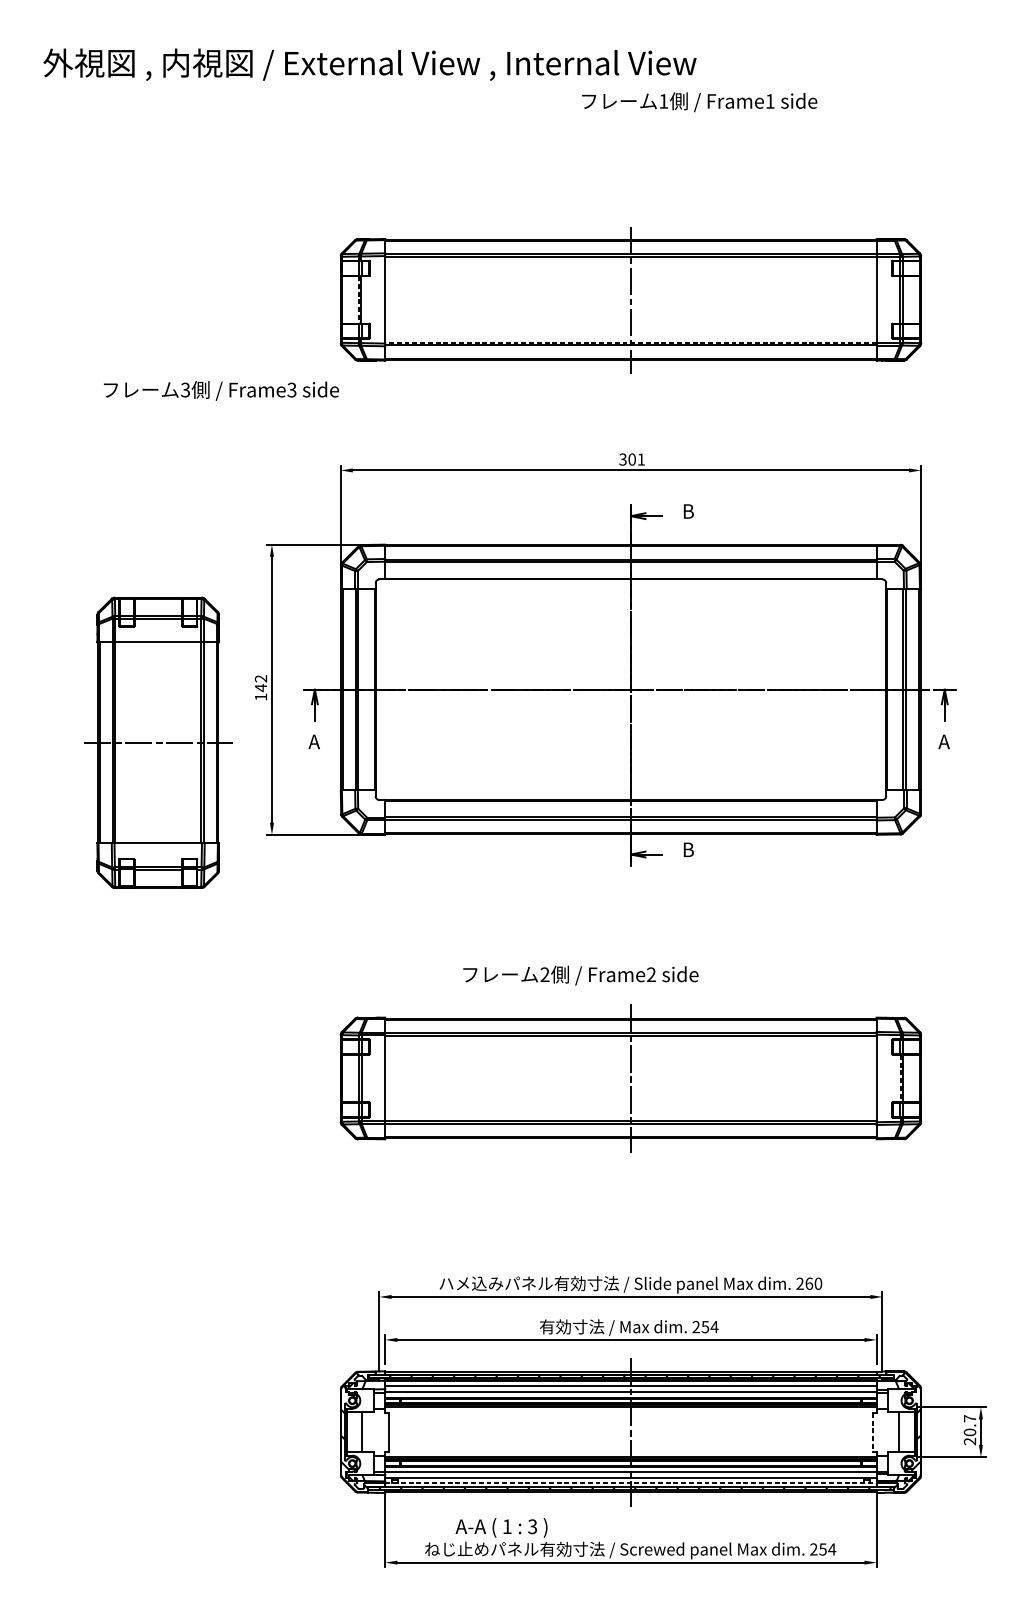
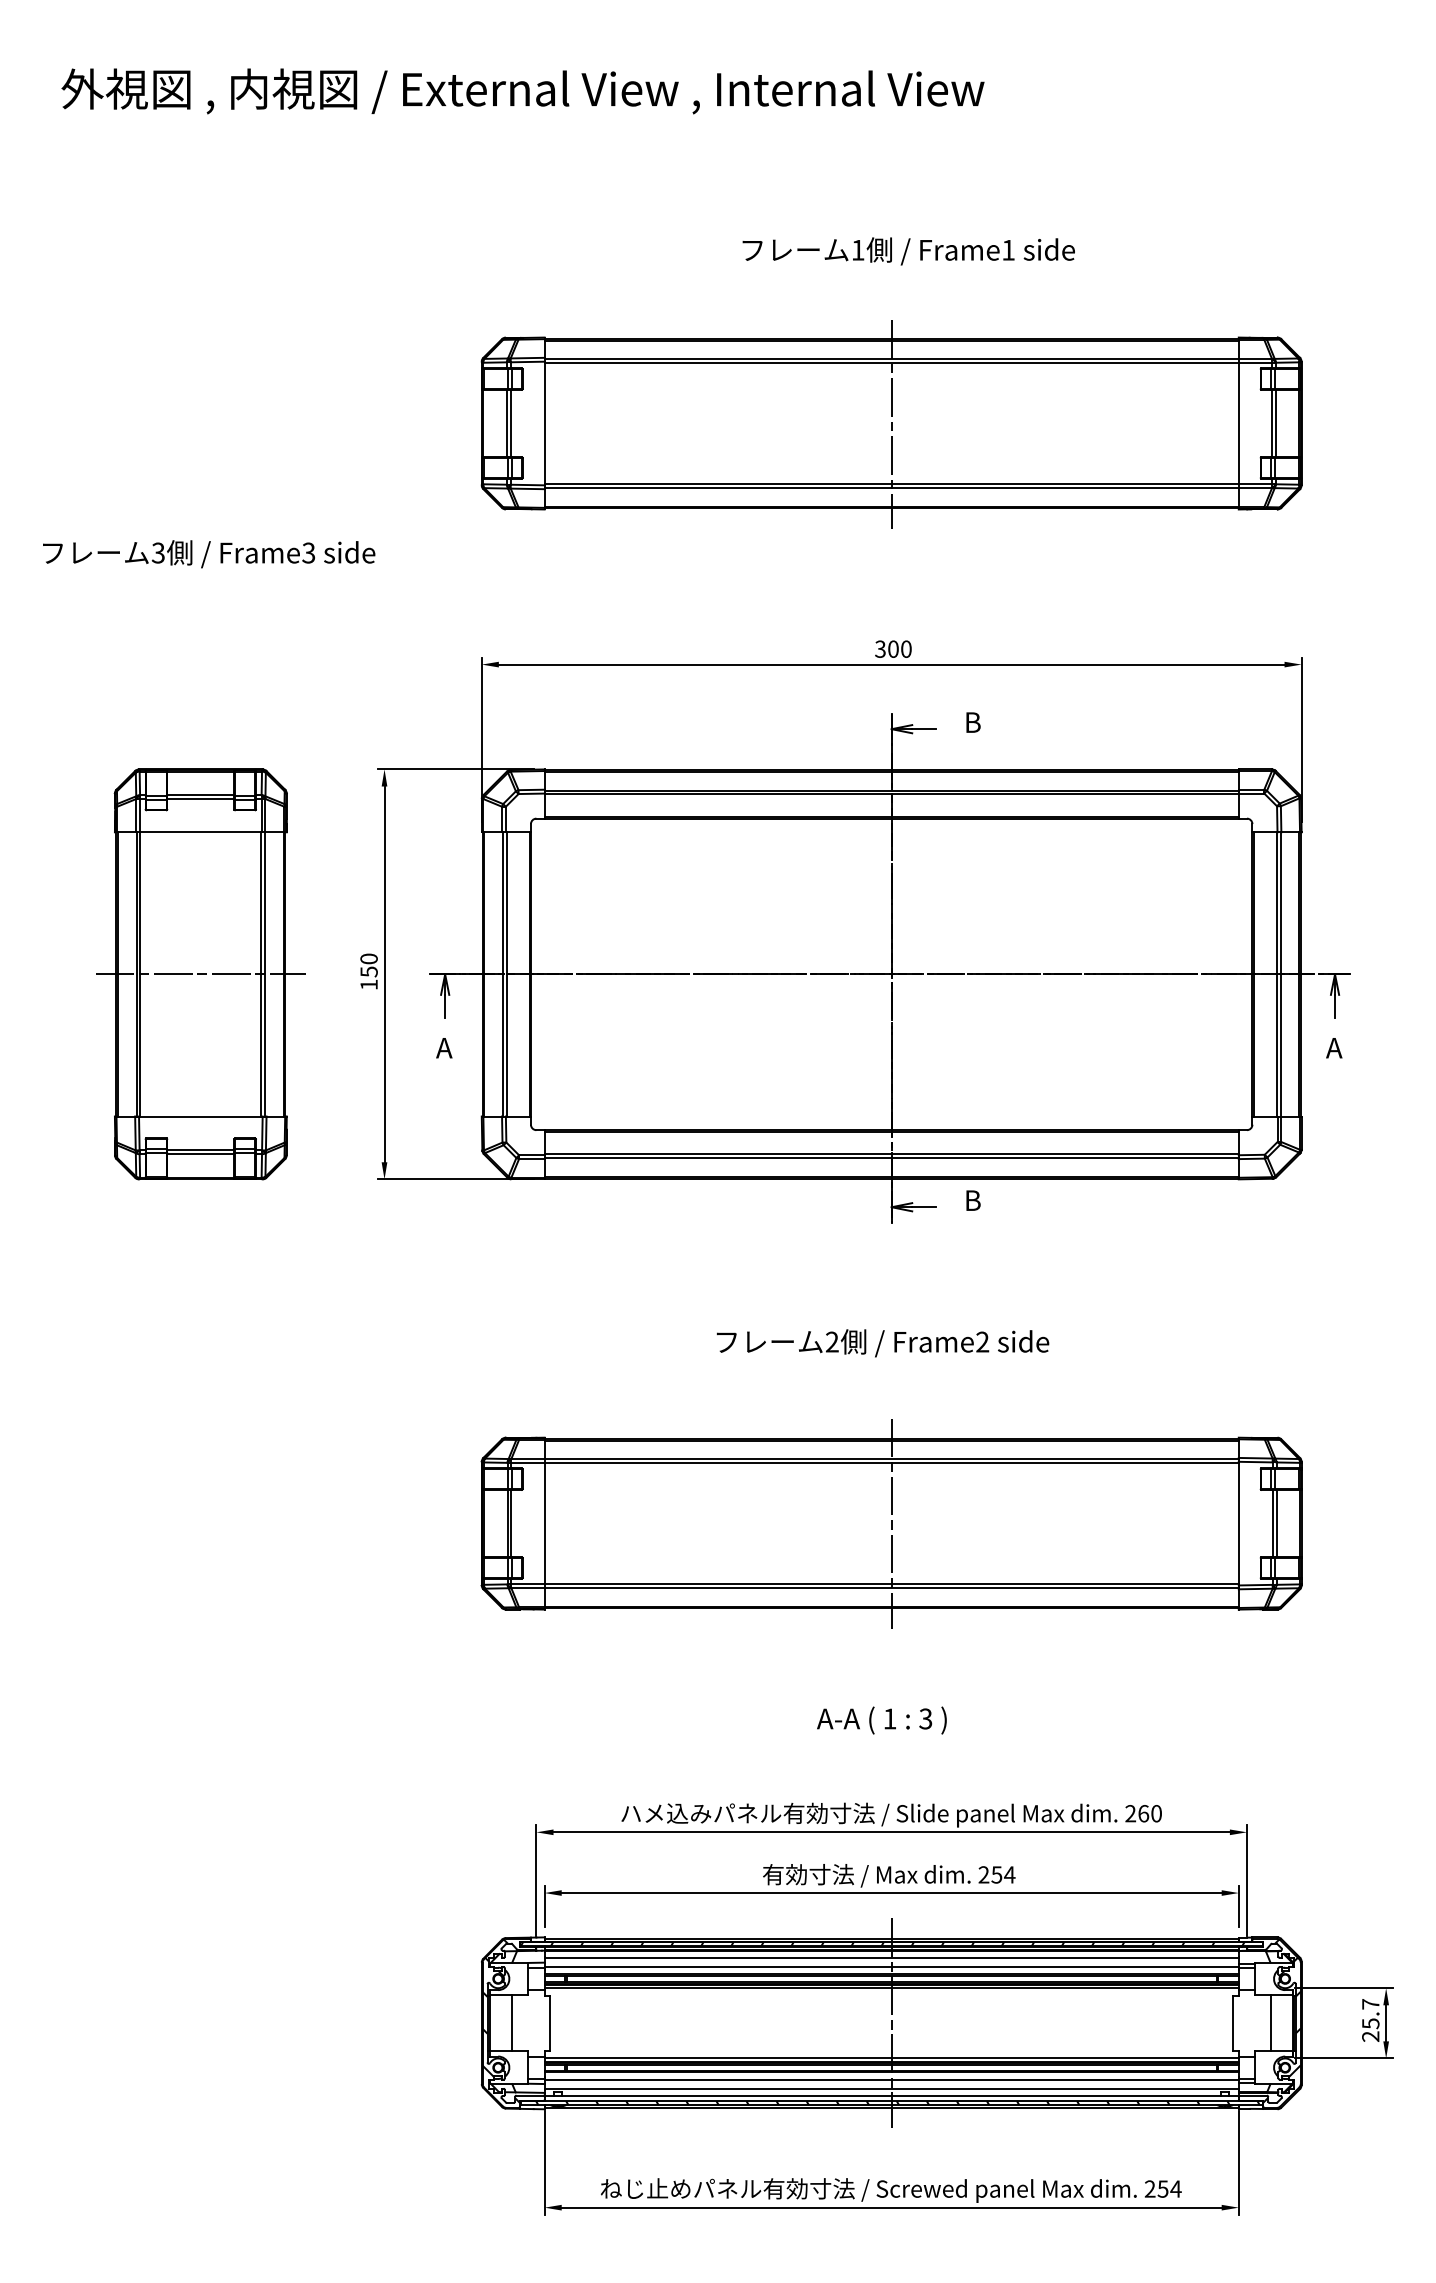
text: (699, 102) -> (908, 251), moved
line: (358, 300) -> (506, 424), dashed -> solid
line: (630, 342) -> (891, 483), dashed -> solid
text: (221, 391) -> (209, 554), moved
text: (641, 459) -> (906, 648), 301 -> 300
text: (260, 683) -> (368, 965), 142 -> 150
part: (157, 742) -> (200, 974), moved
text: (580, 975) -> (882, 1343), moved
line: (900, 1079) -> (1272, 1524), dashed -> solid
line: (872, 1432) -> (1233, 2023), dashed -> solid
text: (969, 1432) -> (1370, 2023), 20.7 -> 25.7
line: (631, 1483) -> (892, 2095), dashed -> solid
text: (501, 1527) -> (881, 1720), moved

